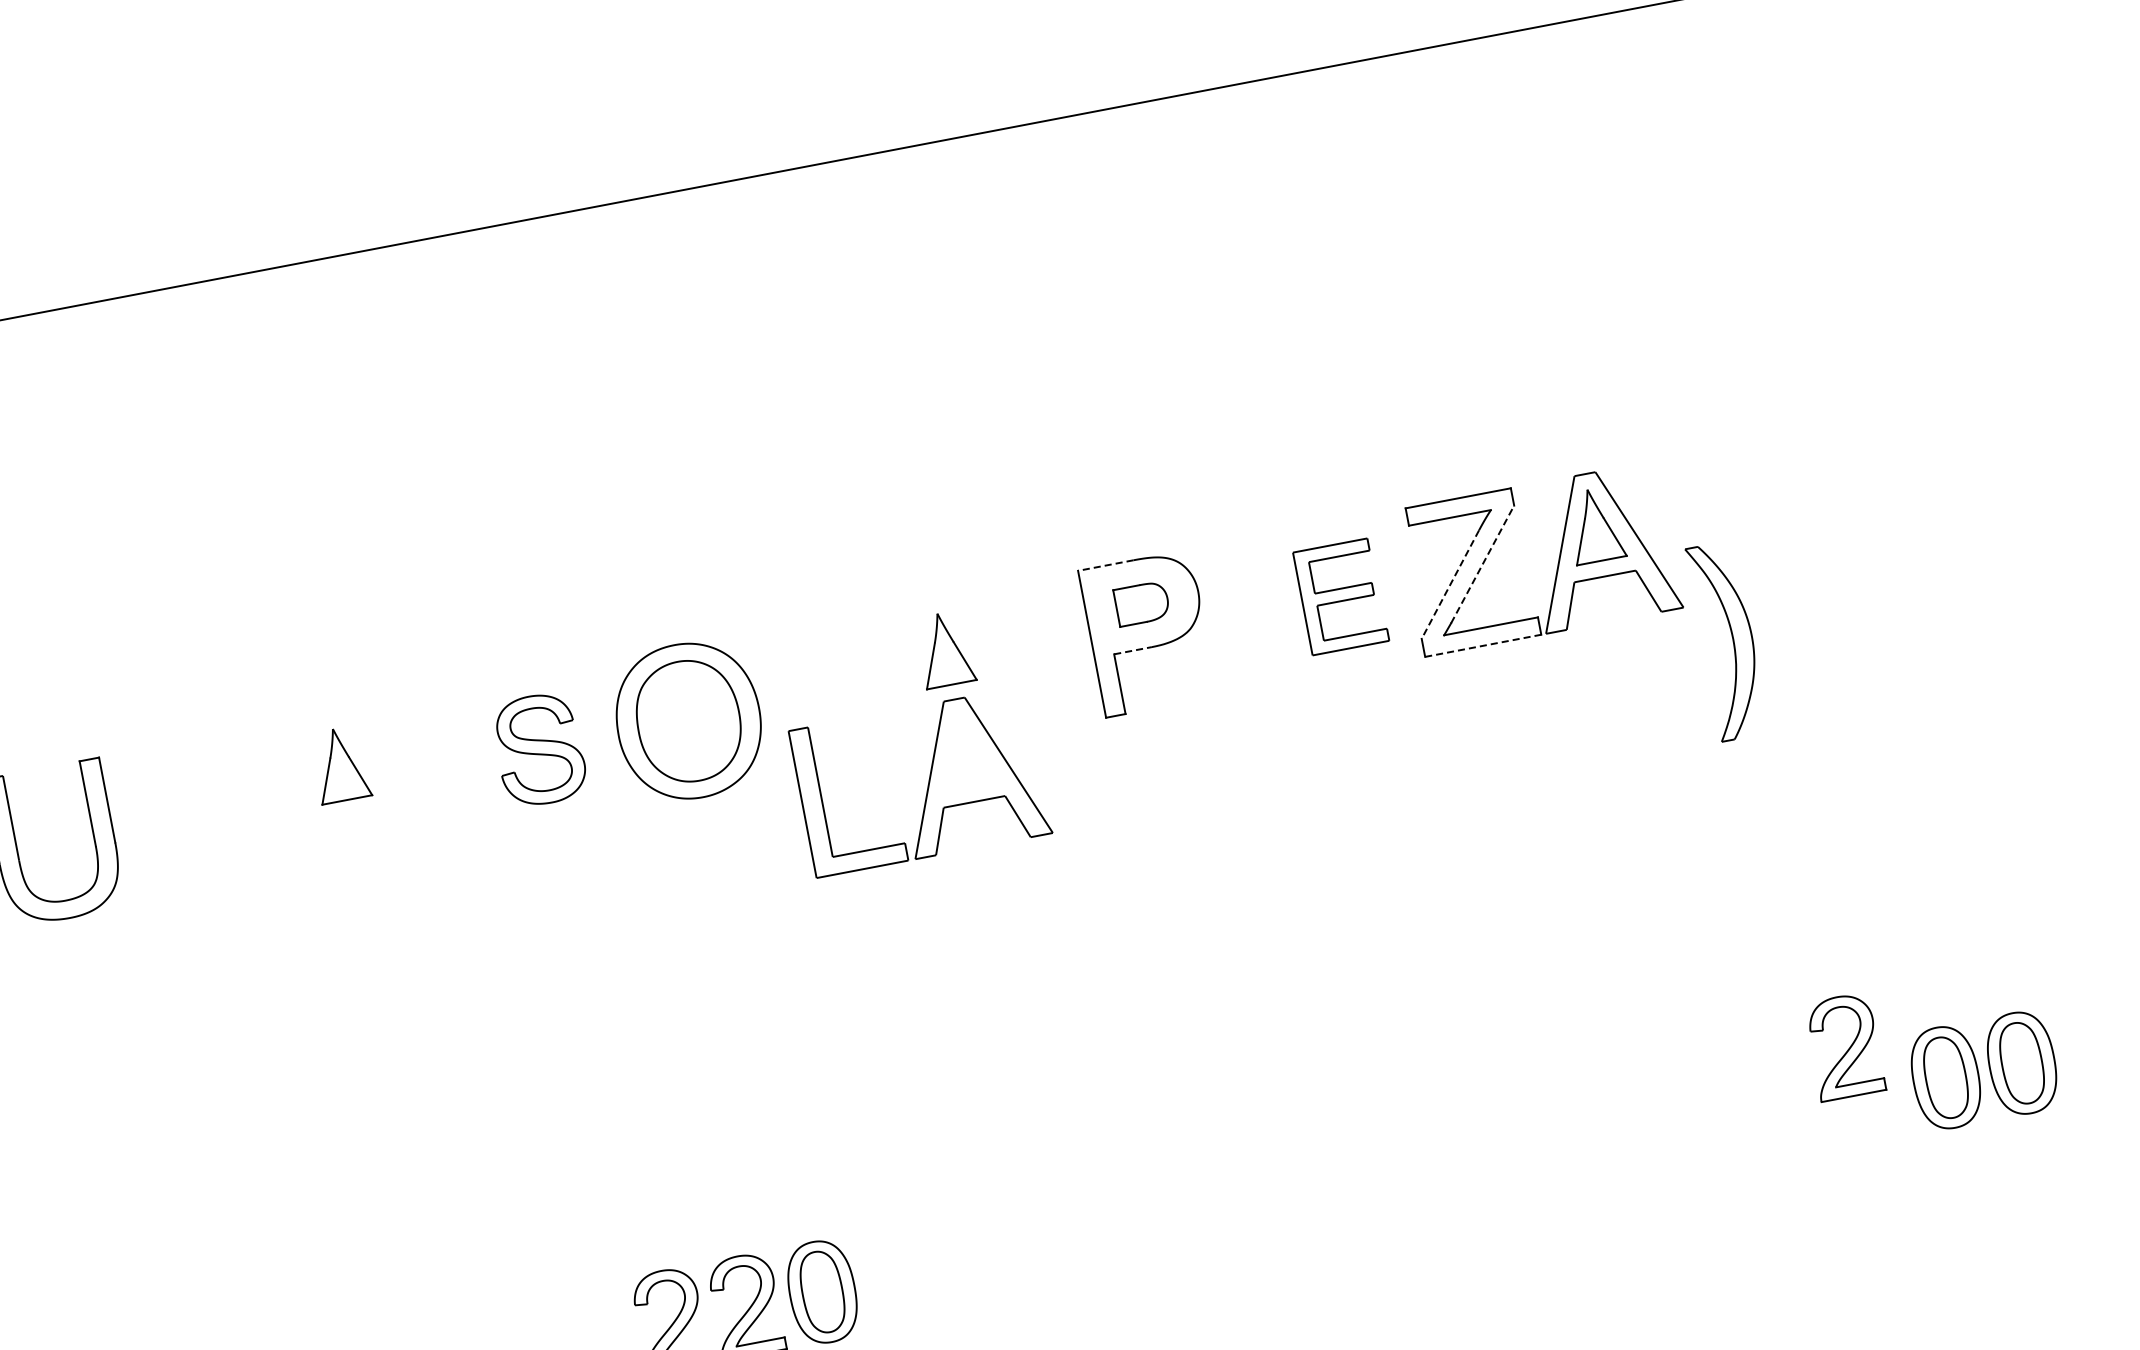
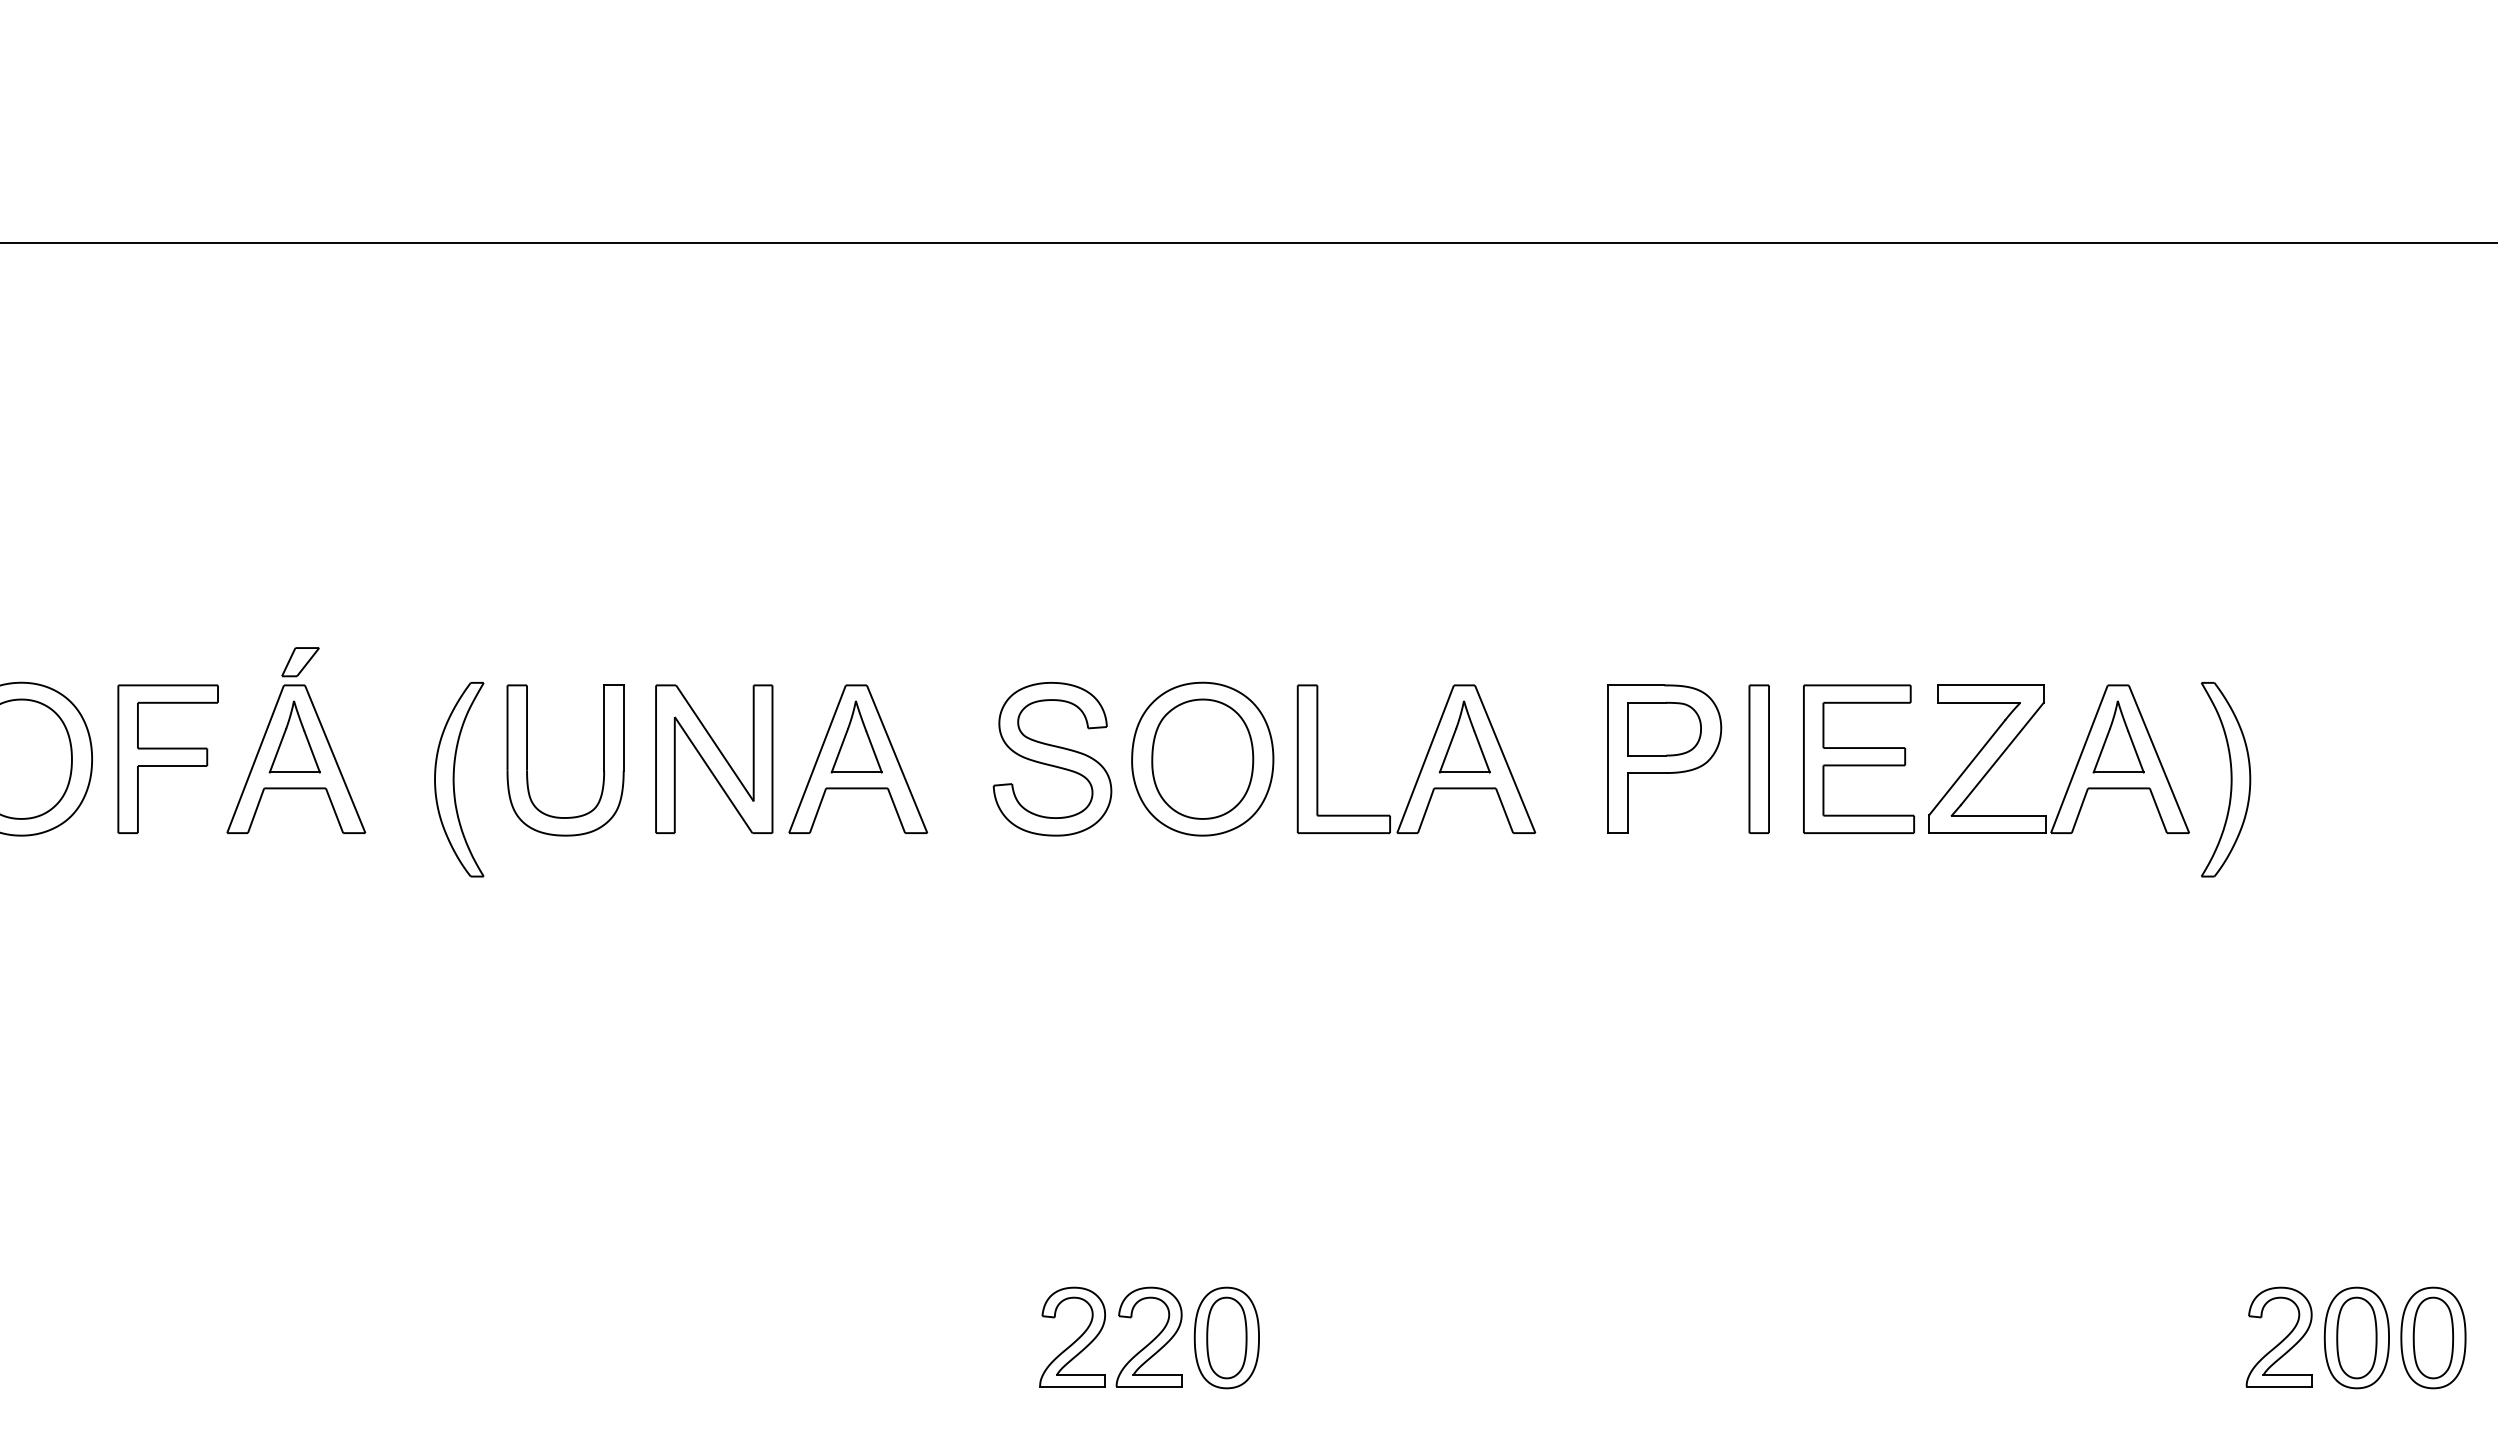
line: (1482, 564) -> (2002, 754), dashed -> solid
line: (1106, 565) -> (1636, 685), dashed -> solid
line: (1450, 584) -> (1967, 767), dashed -> solid
part: (1340, 596) -> (1858, 758), size x1.43
part: (1141, 603) -> (1664, 728), size x1.43
part: (1241, 615) -> (1758, 758), added
part: (1728, 640) -> (2226, 779), moved
line: (1484, 646) -> (1988, 833), dashed -> solid
line: (1132, 651) -> (1646, 773), dashed -> solid
part: (539, 749) -> (1052, 759), size x1.43
part: (928, 783) -> (1423, 761), moved
part: (346, 785) -> (858, 758), added
part: (203, 813) -> (714, 758), added
part: (1843, 1046) -> (2278, 1336), moved

